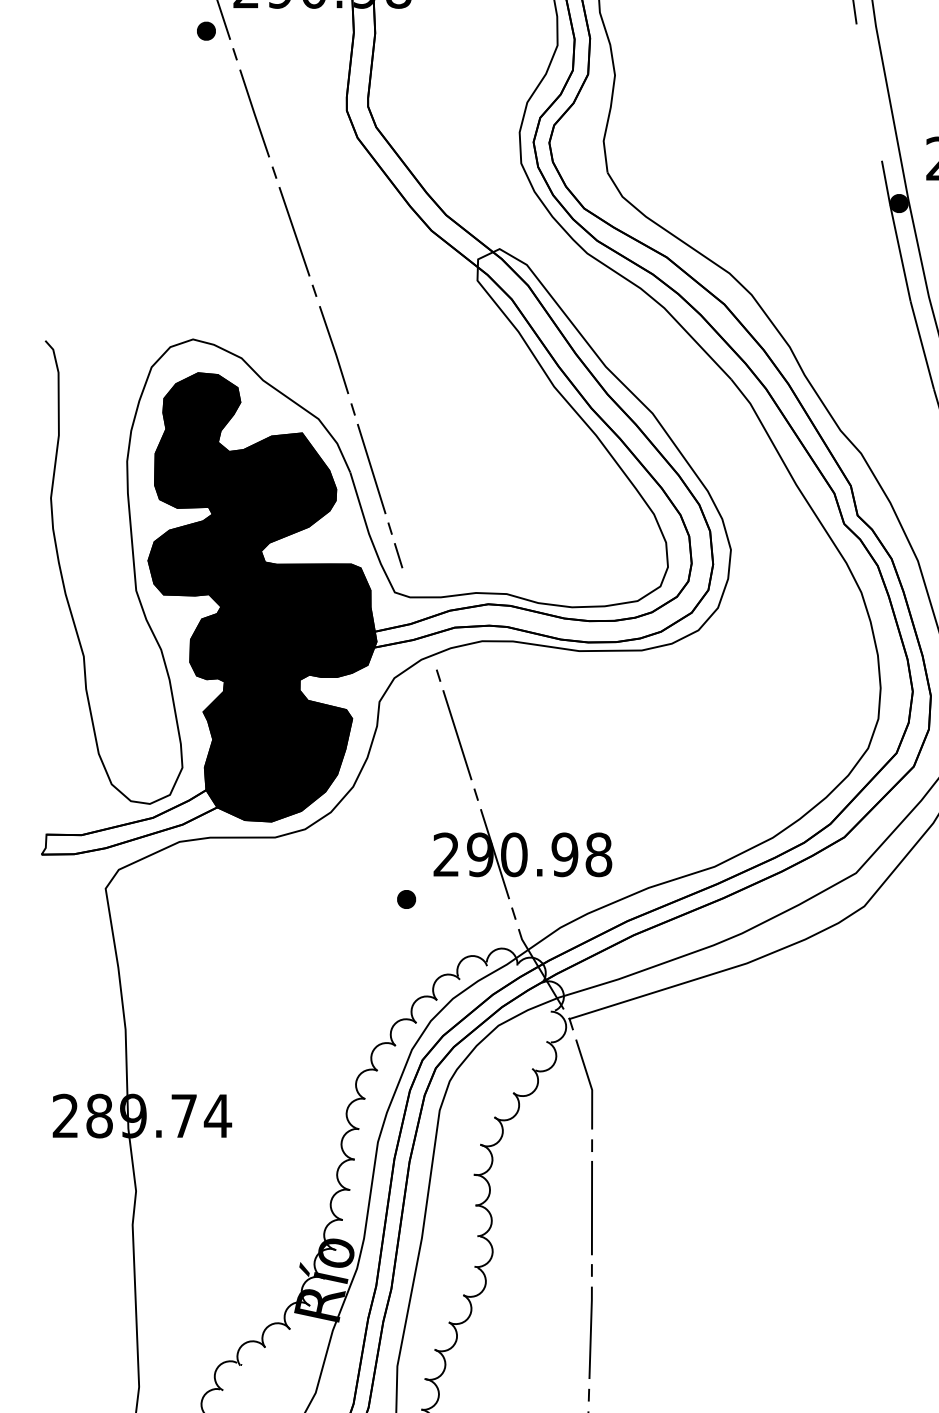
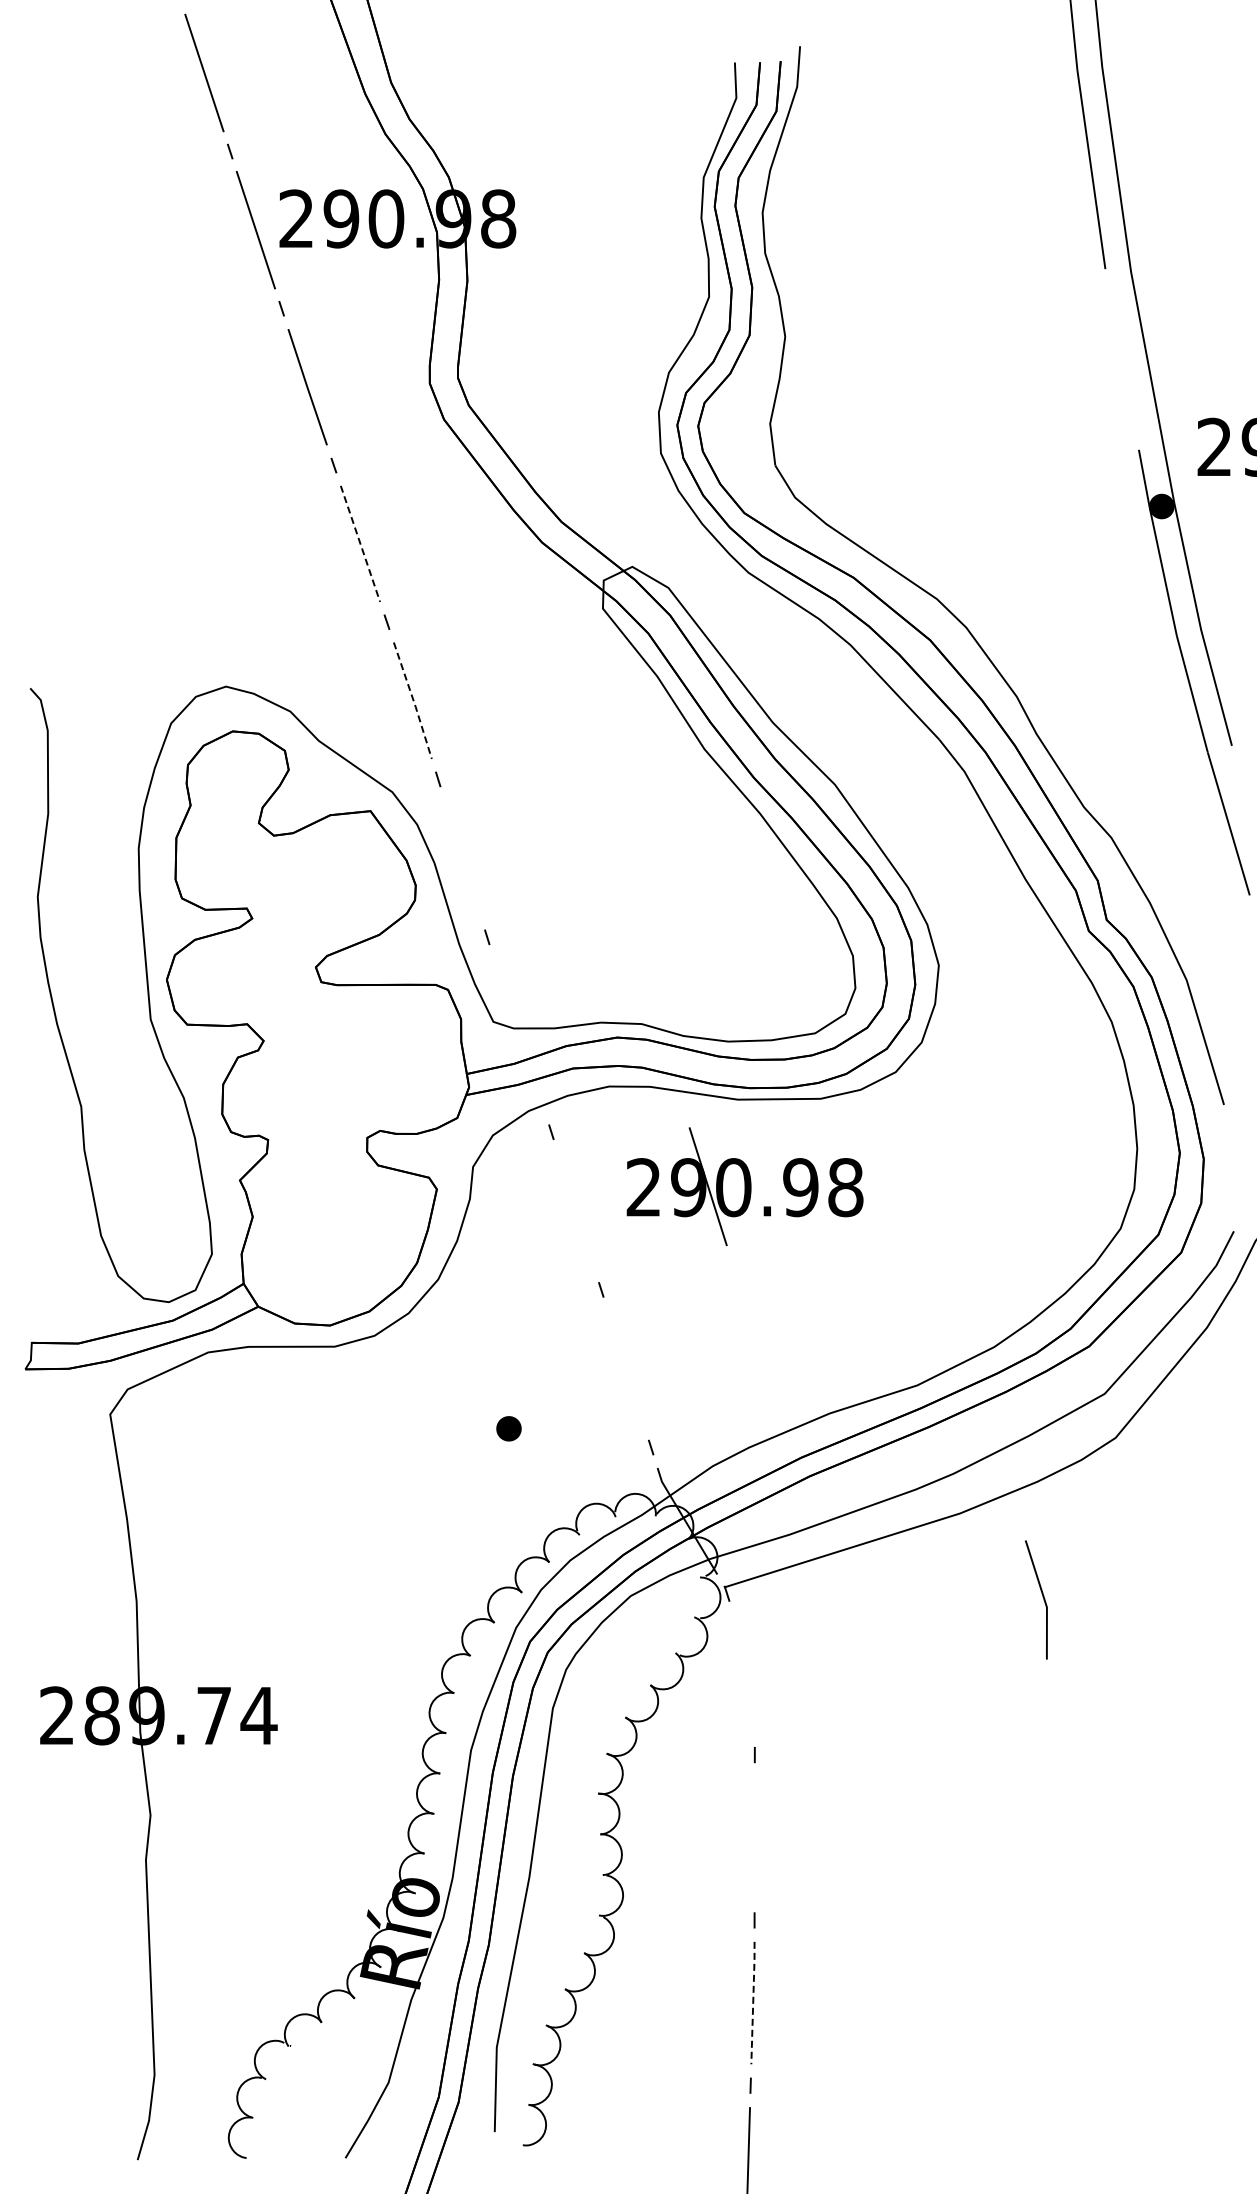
part: (206, 30) -> (243, 277), removed
line: (294, 232) -> (360, 544), solid -> dashed
line: (334, 350) -> (413, 701), solid -> dashed
line: (371, 468) -> (462, 857), removed
line: (398, 555) -> (498, 972), removed
fill: (262, 597) -> (317, 1028), removed
line: (456, 734) -> (575, 1210), removed
part: (522, 853) -> (744, 1186), moved
line: (588, 1082) -> (1042, 1597), moved
line: (591, 1207) -> (754, 1837), removed
line: (591, 1332) -> (753, 2002), solid -> dashed

